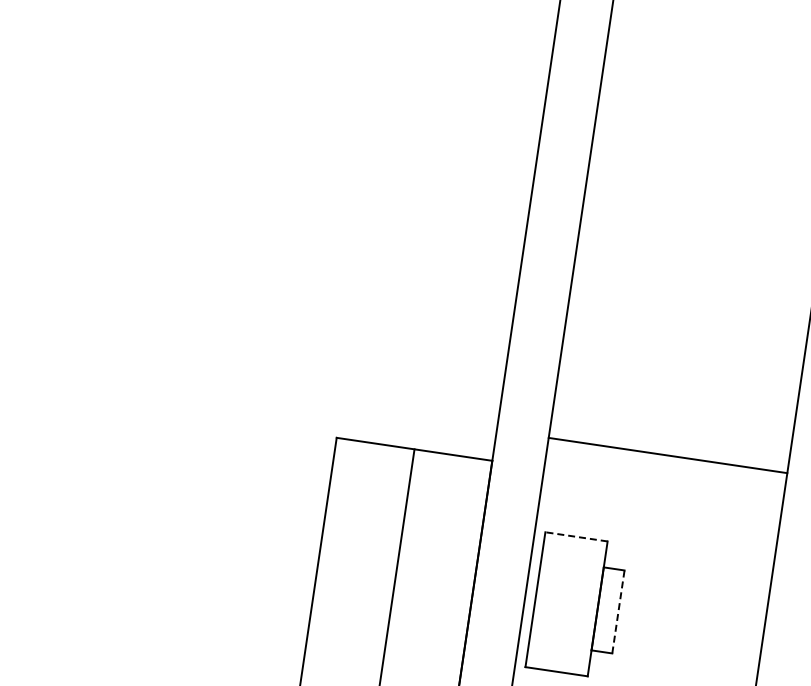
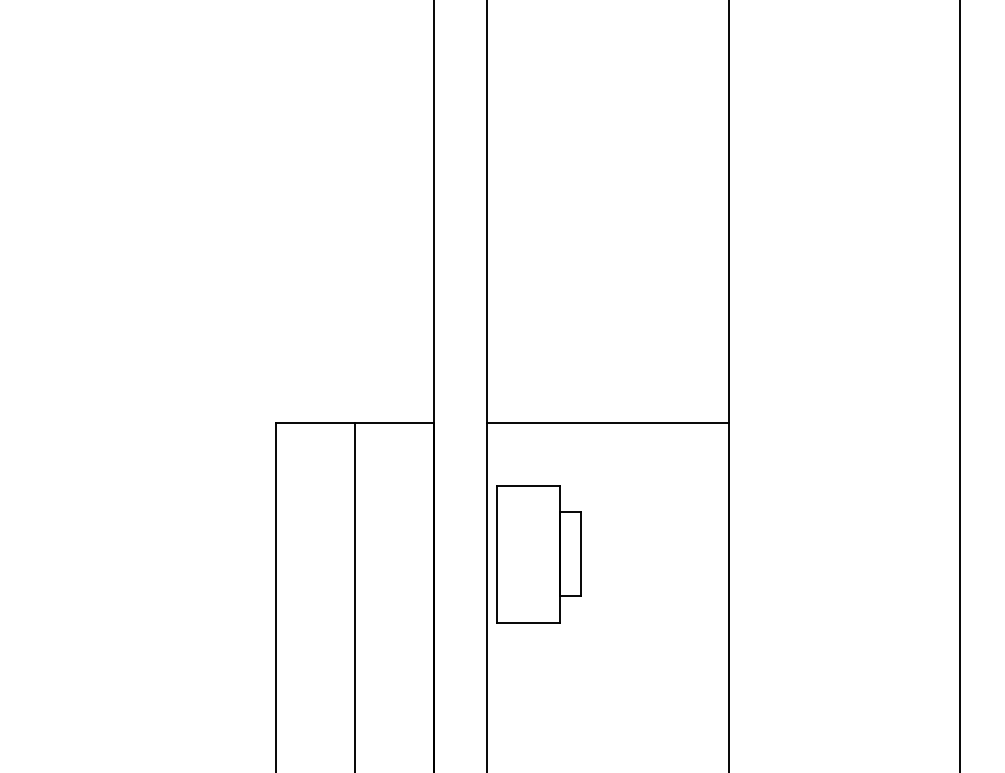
line: (667, 455) -> (607, 422), moved
line: (576, 536) -> (528, 485), dashed -> solid
line: (618, 611) -> (581, 553), dashed -> solid

